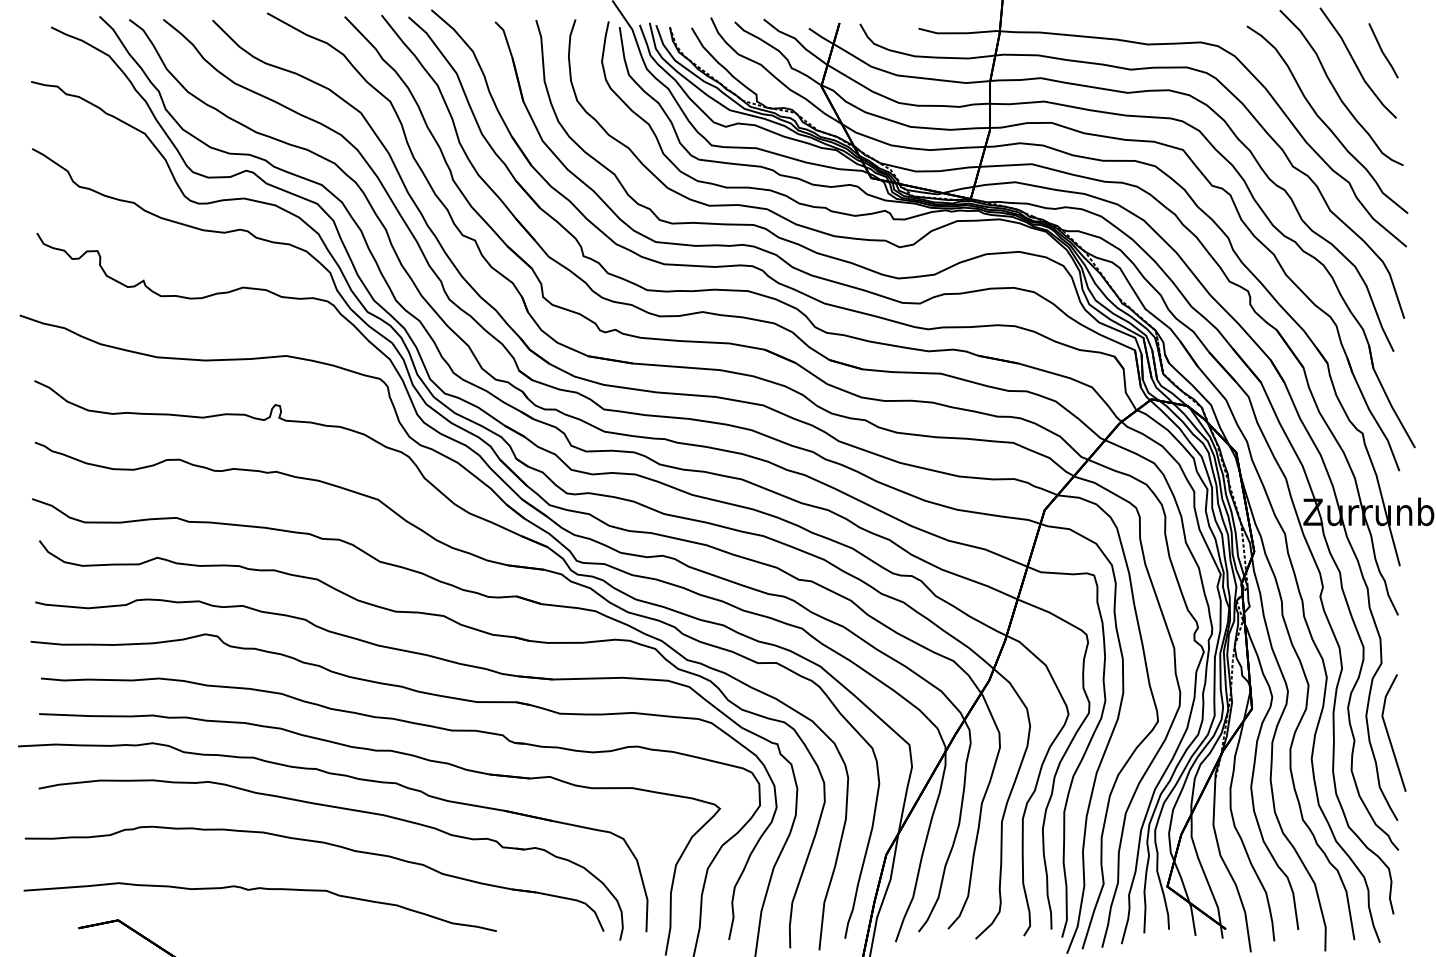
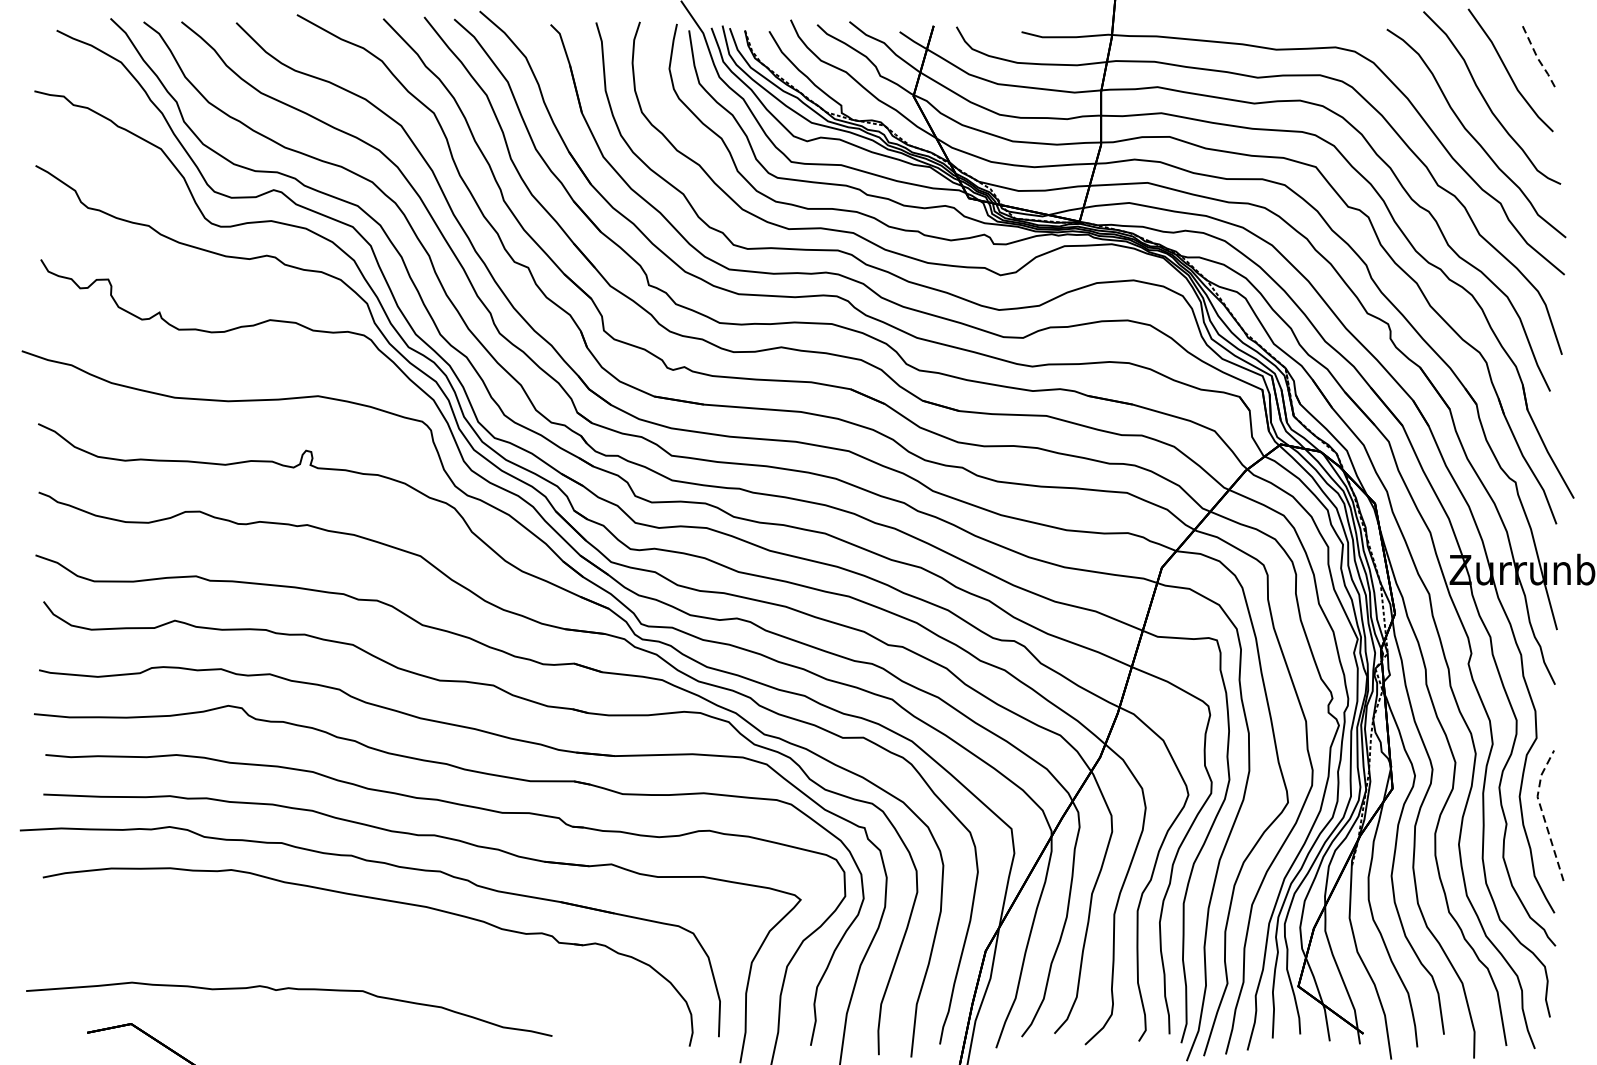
line: (1382, 52) -> (1537, 58), solid -> dashed
line: (1387, 731) -> (1543, 813), solid -> dashed
part: (320, 843) -> (356, 938), removed

